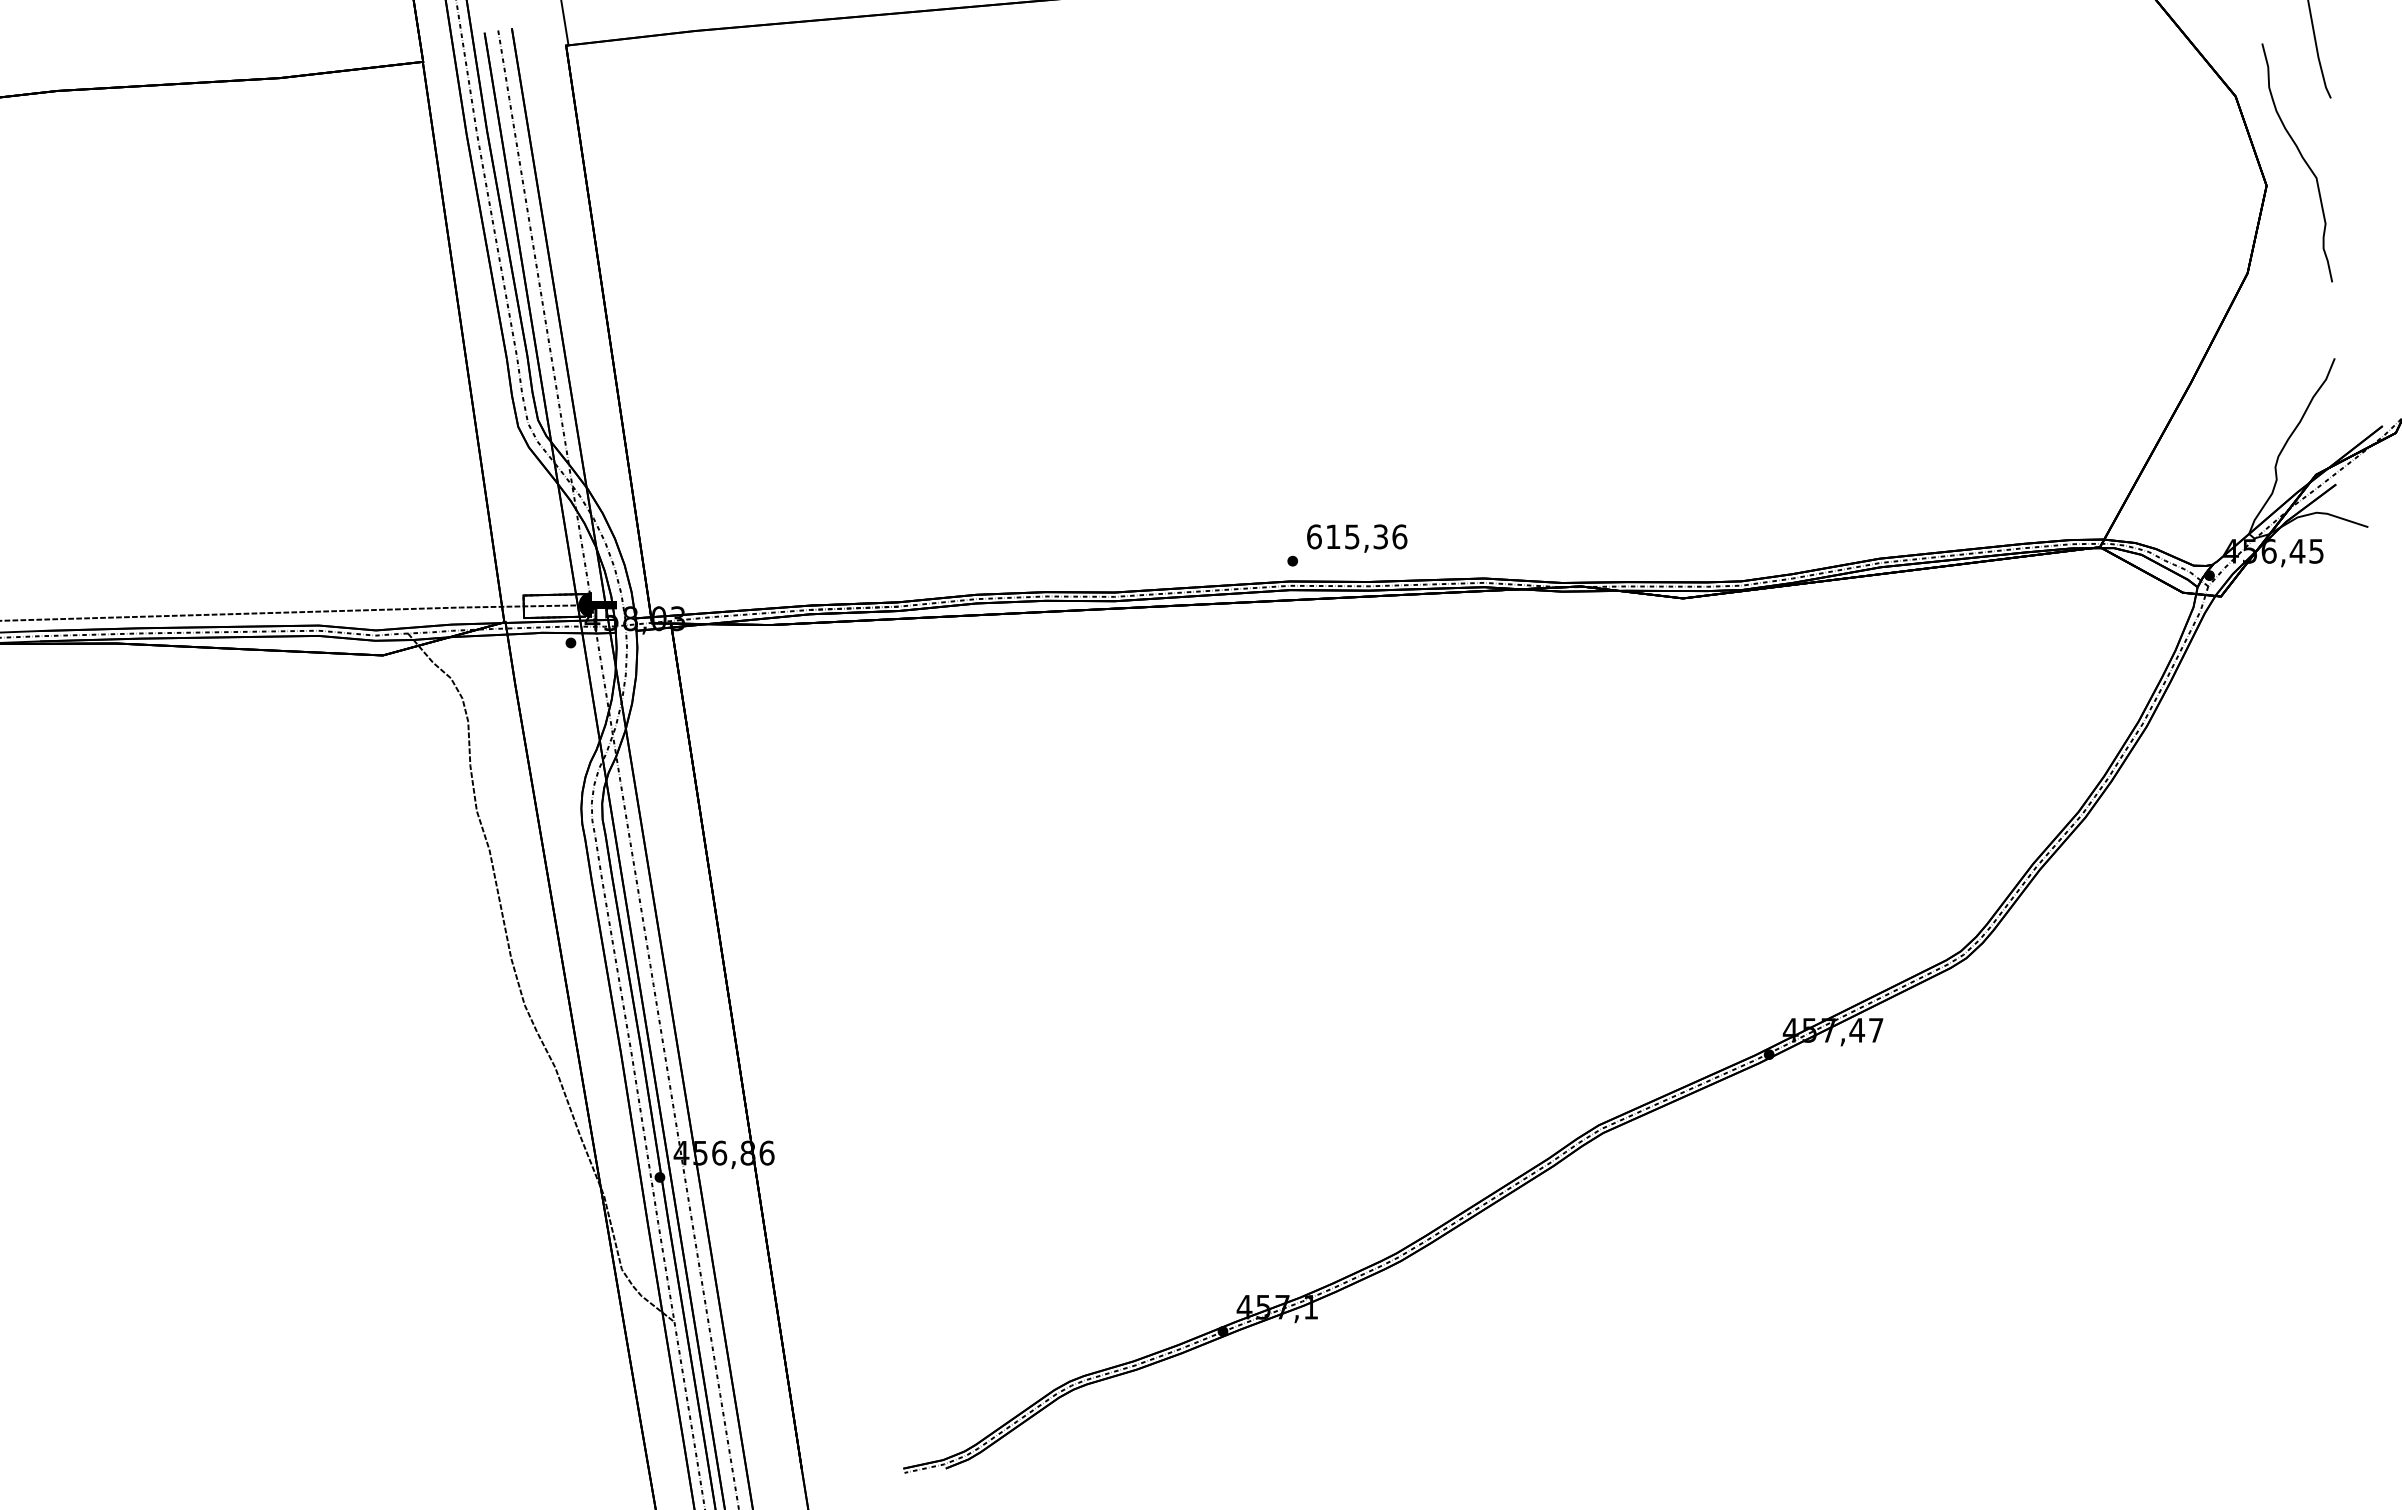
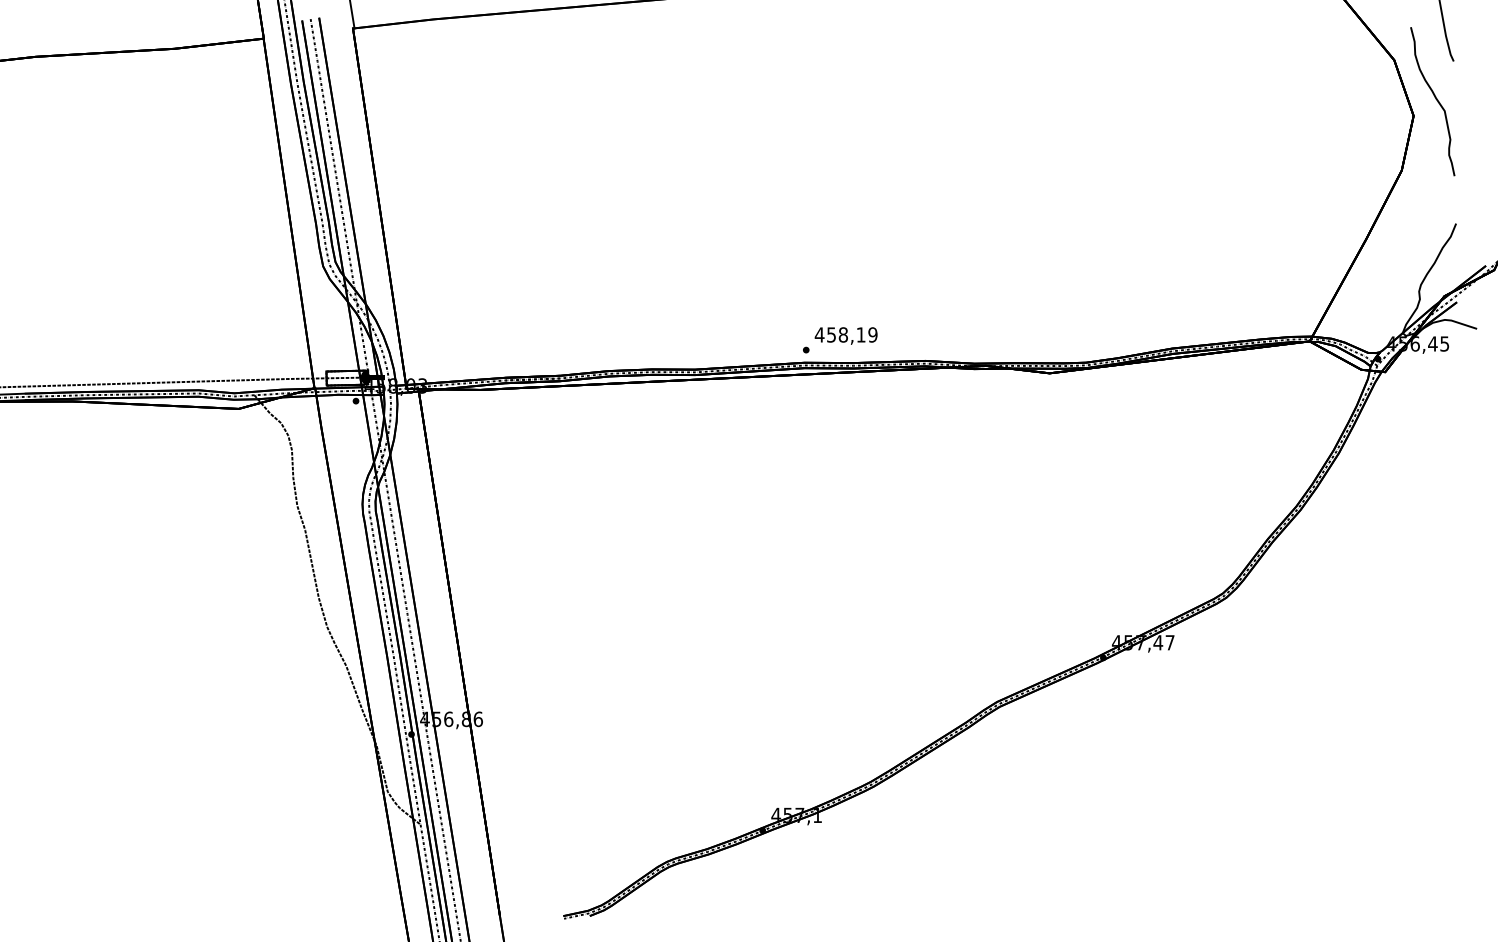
text: (1355, 536) -> (845, 334), 615,36 -> 458,19

